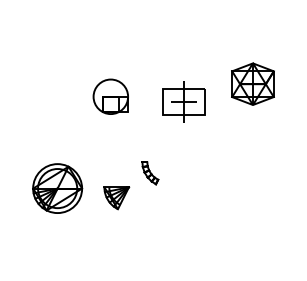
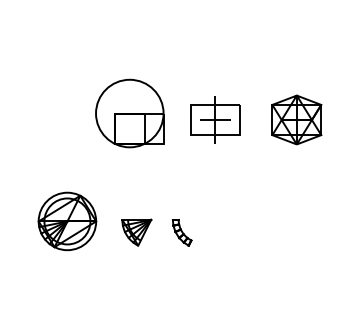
part: (252, 83) -> (296, 119), moved
part: (110, 96) -> (129, 113), size x1.67
part: (150, 173) -> (182, 233), moved

